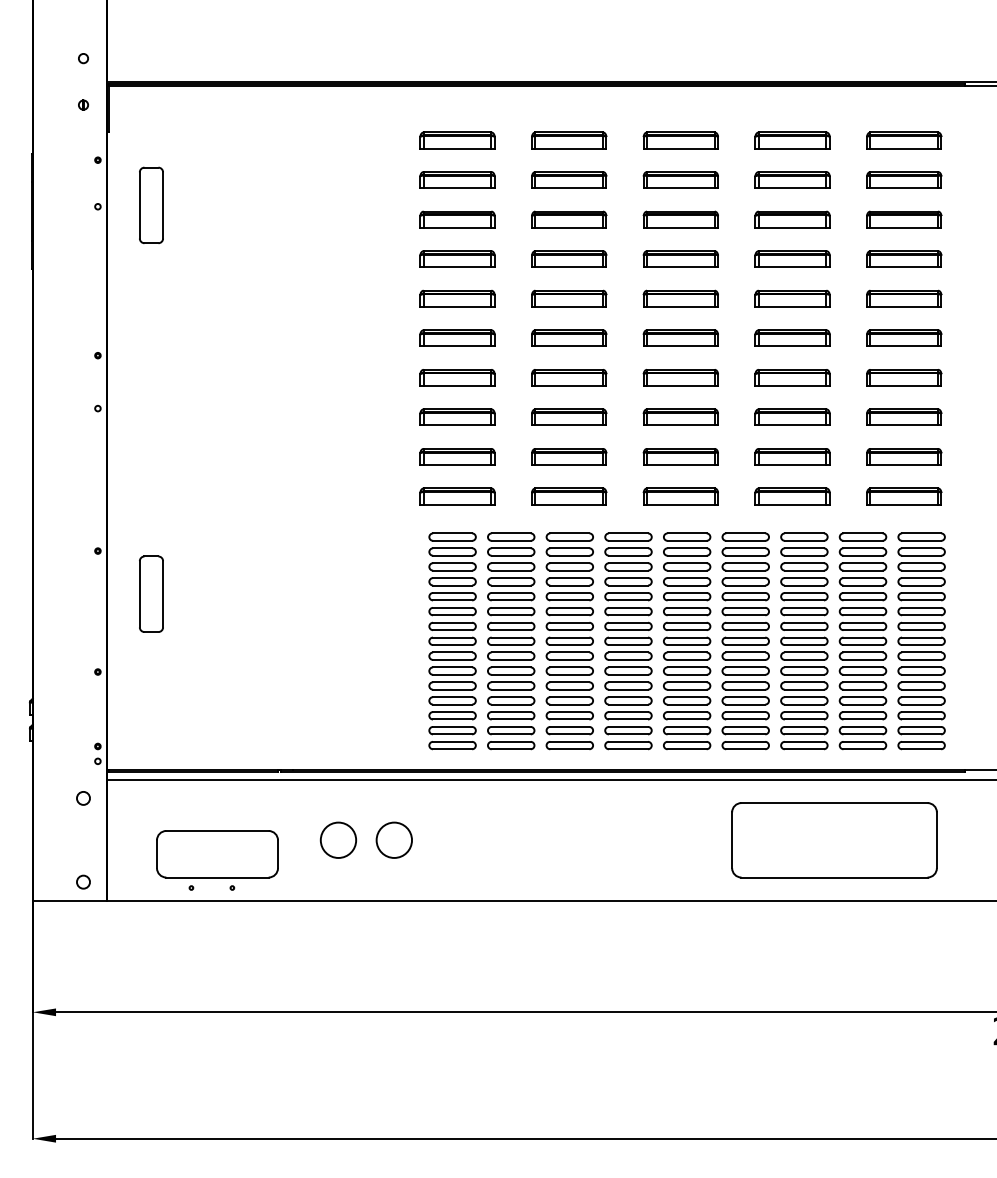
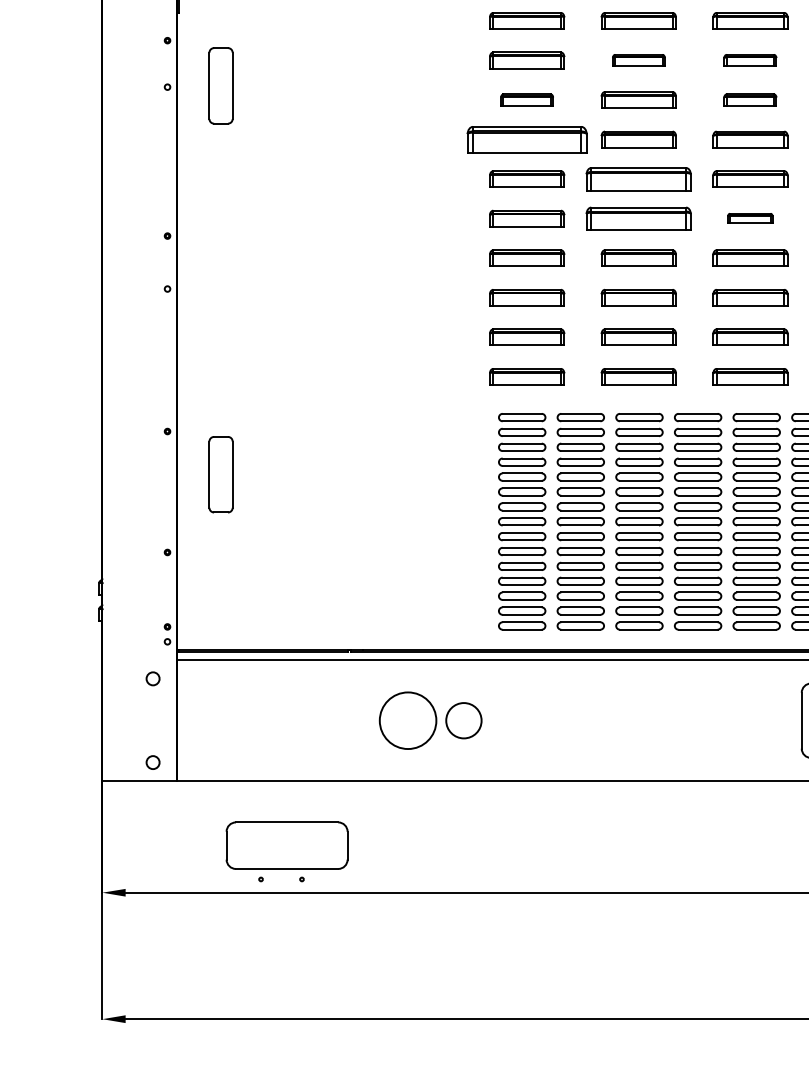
part: (569, 179) -> (639, 59), size x0.7
part: (680, 179) -> (750, 59), size x0.7
part: (457, 219) -> (527, 99), size x0.7
part: (680, 219) -> (750, 99), size x0.7
part: (457, 258) -> (527, 138), size x1.6
part: (569, 298) -> (639, 178), size x1.4
part: (569, 337) -> (639, 217), size x1.4
part: (680, 337) -> (750, 217), size x0.6
circle: (338, 839) -> (408, 719), size x1.6
part: (217, 860) -> (287, 851), moved

